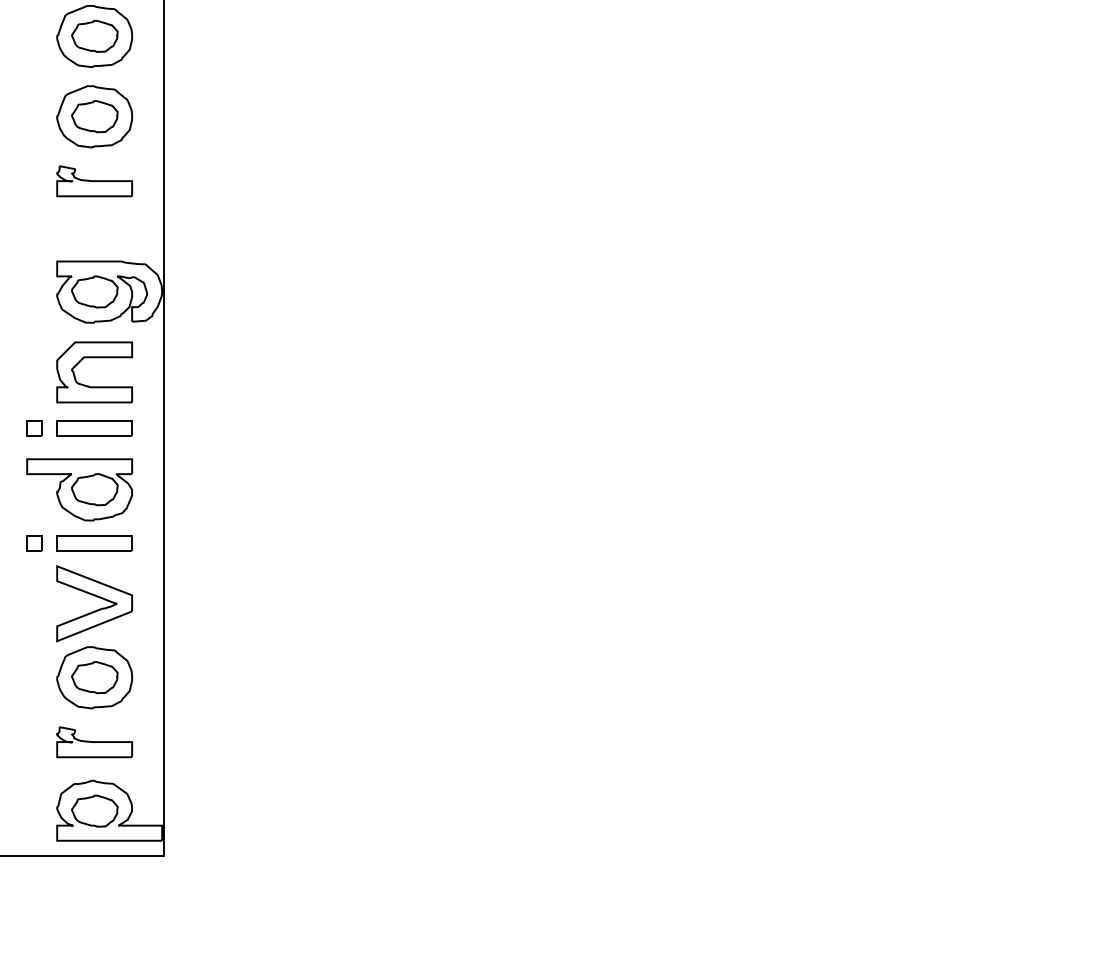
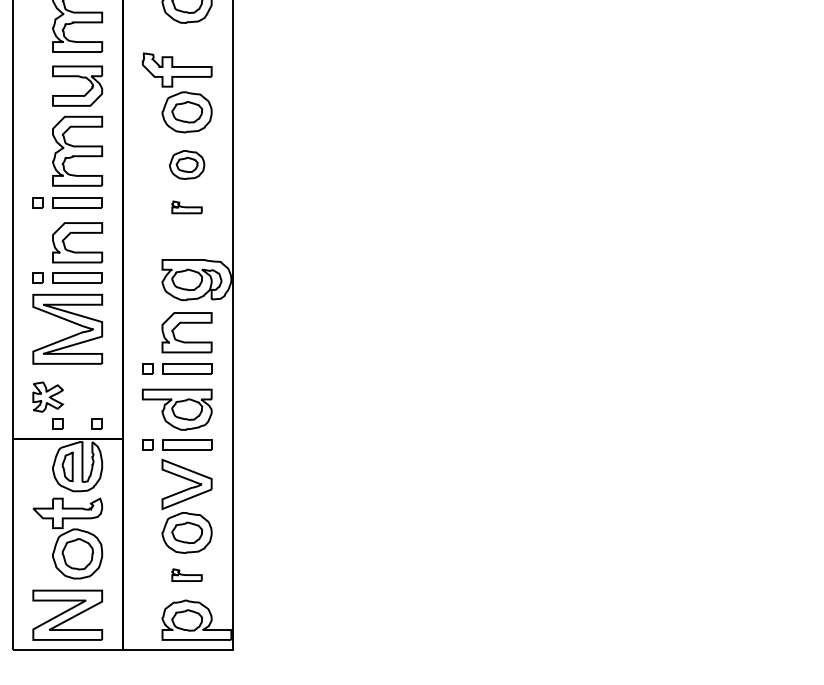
part: (93, 115) -> (186, 164), size x0.7
part: (93, 181) -> (186, 207), size x0.6
part: (93, 741) -> (186, 574), size x0.6

